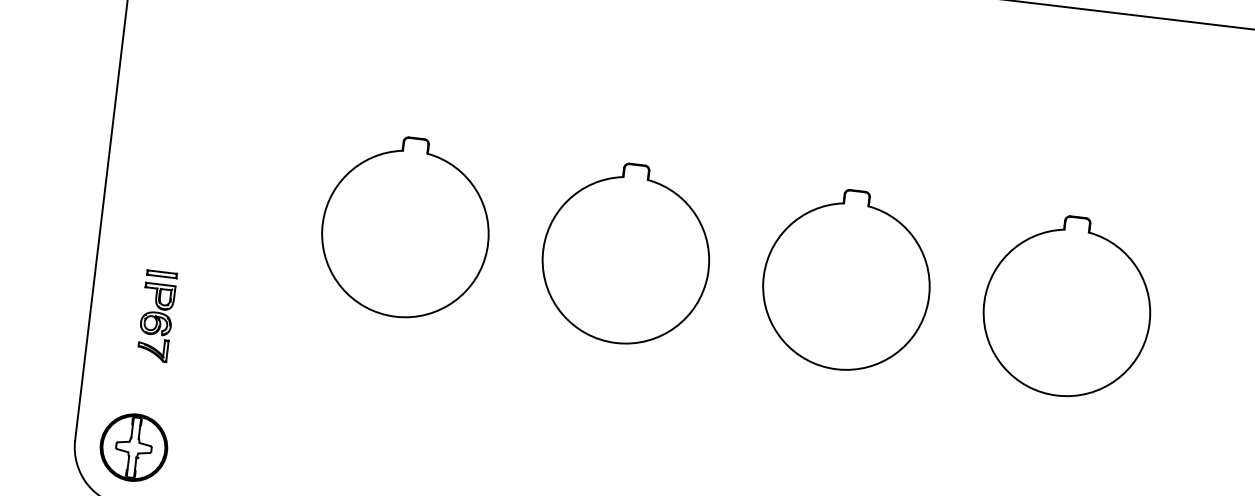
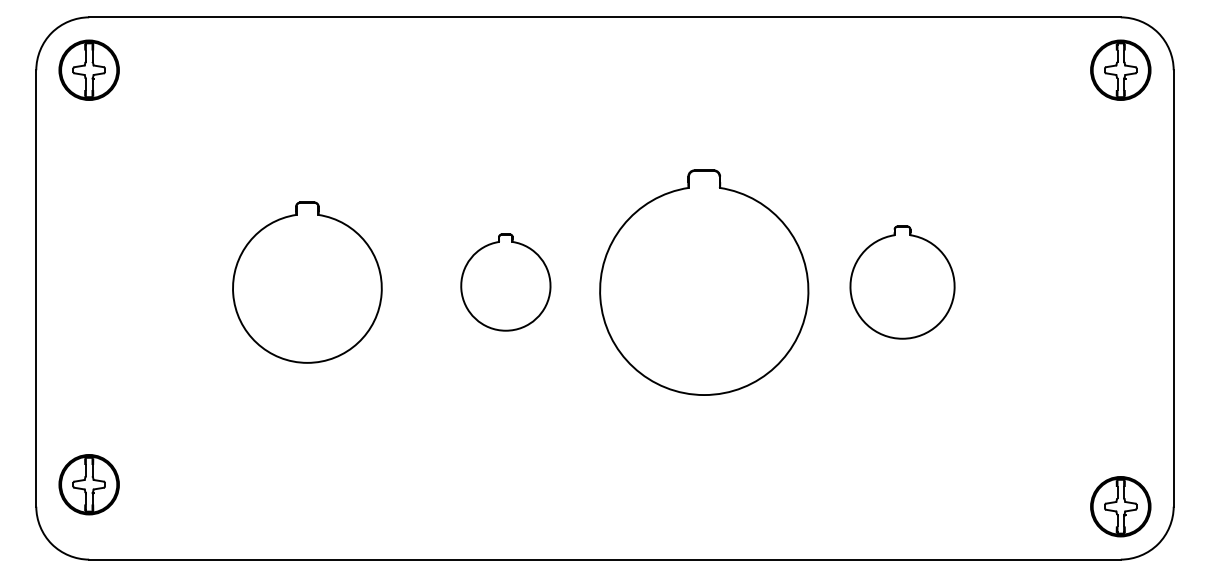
part: (626, 253) -> (505, 282), size x0.6
part: (846, 279) -> (703, 282), size x1.4
part: (1067, 306) -> (902, 282), size x0.7
part: (156, 315) -> (95, 387), removed
part: (133, 447) -> (88, 484), moved

